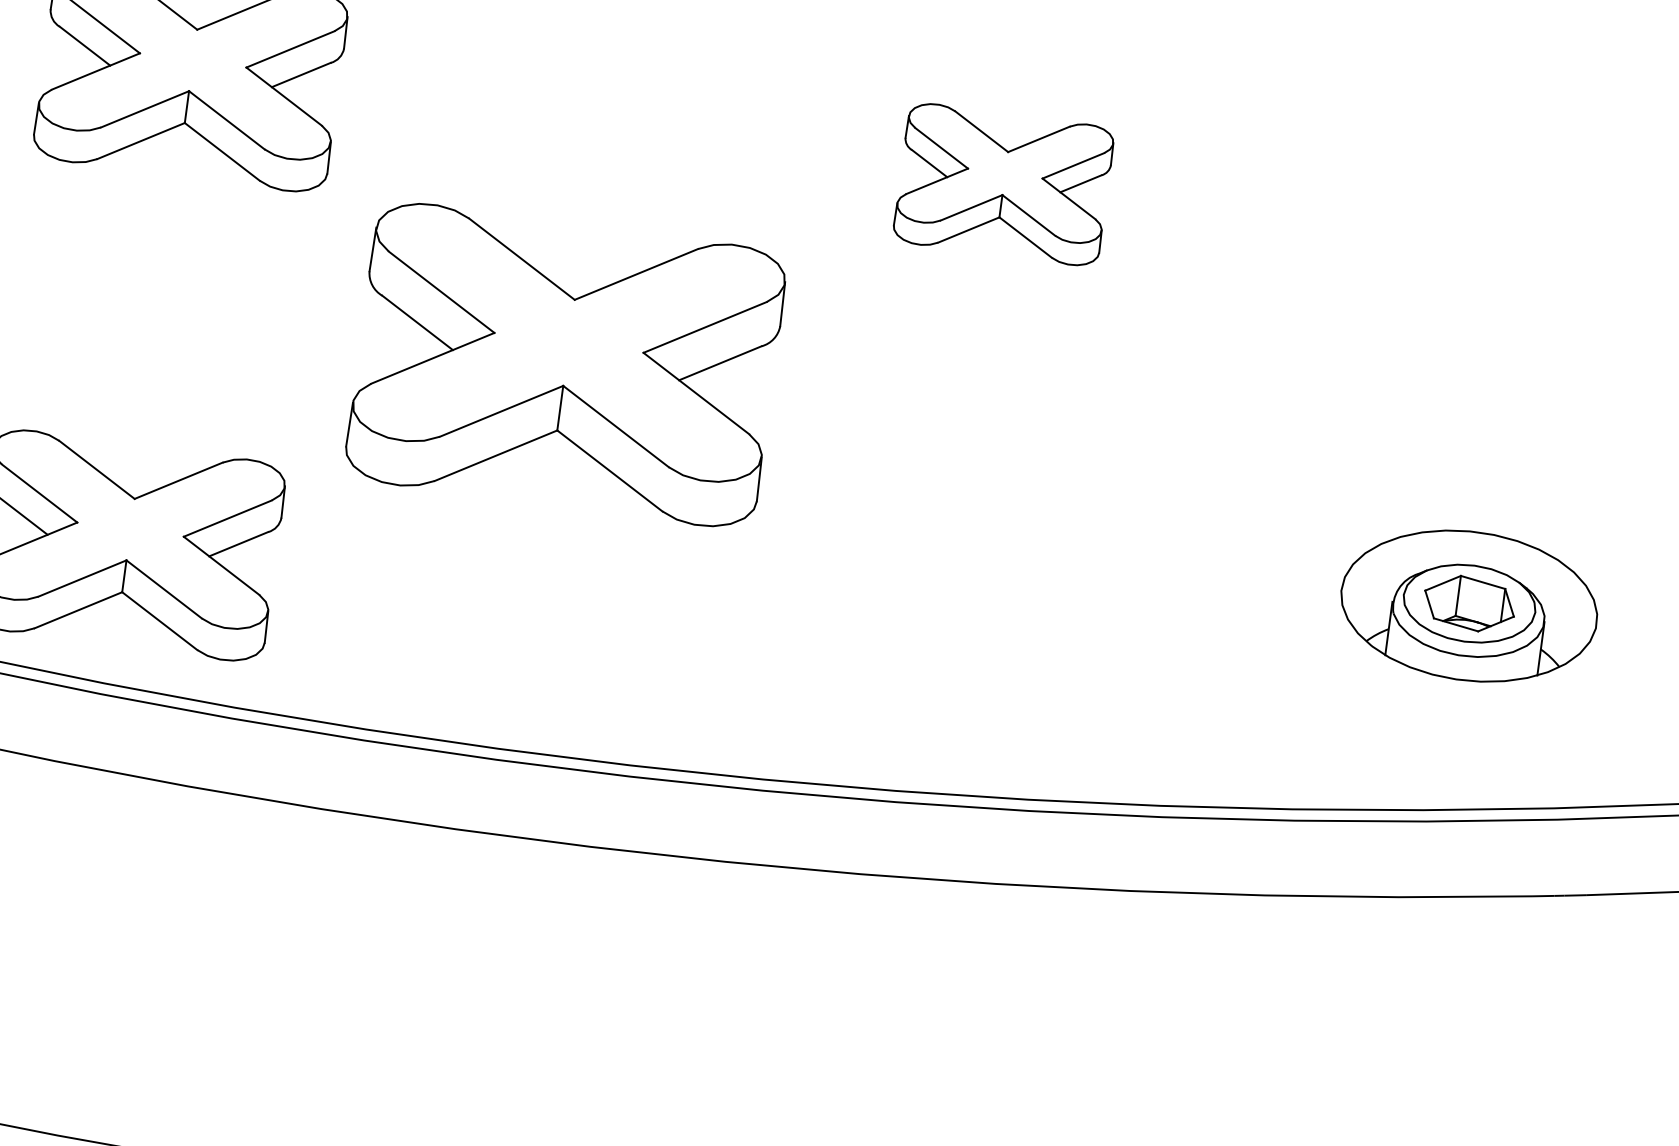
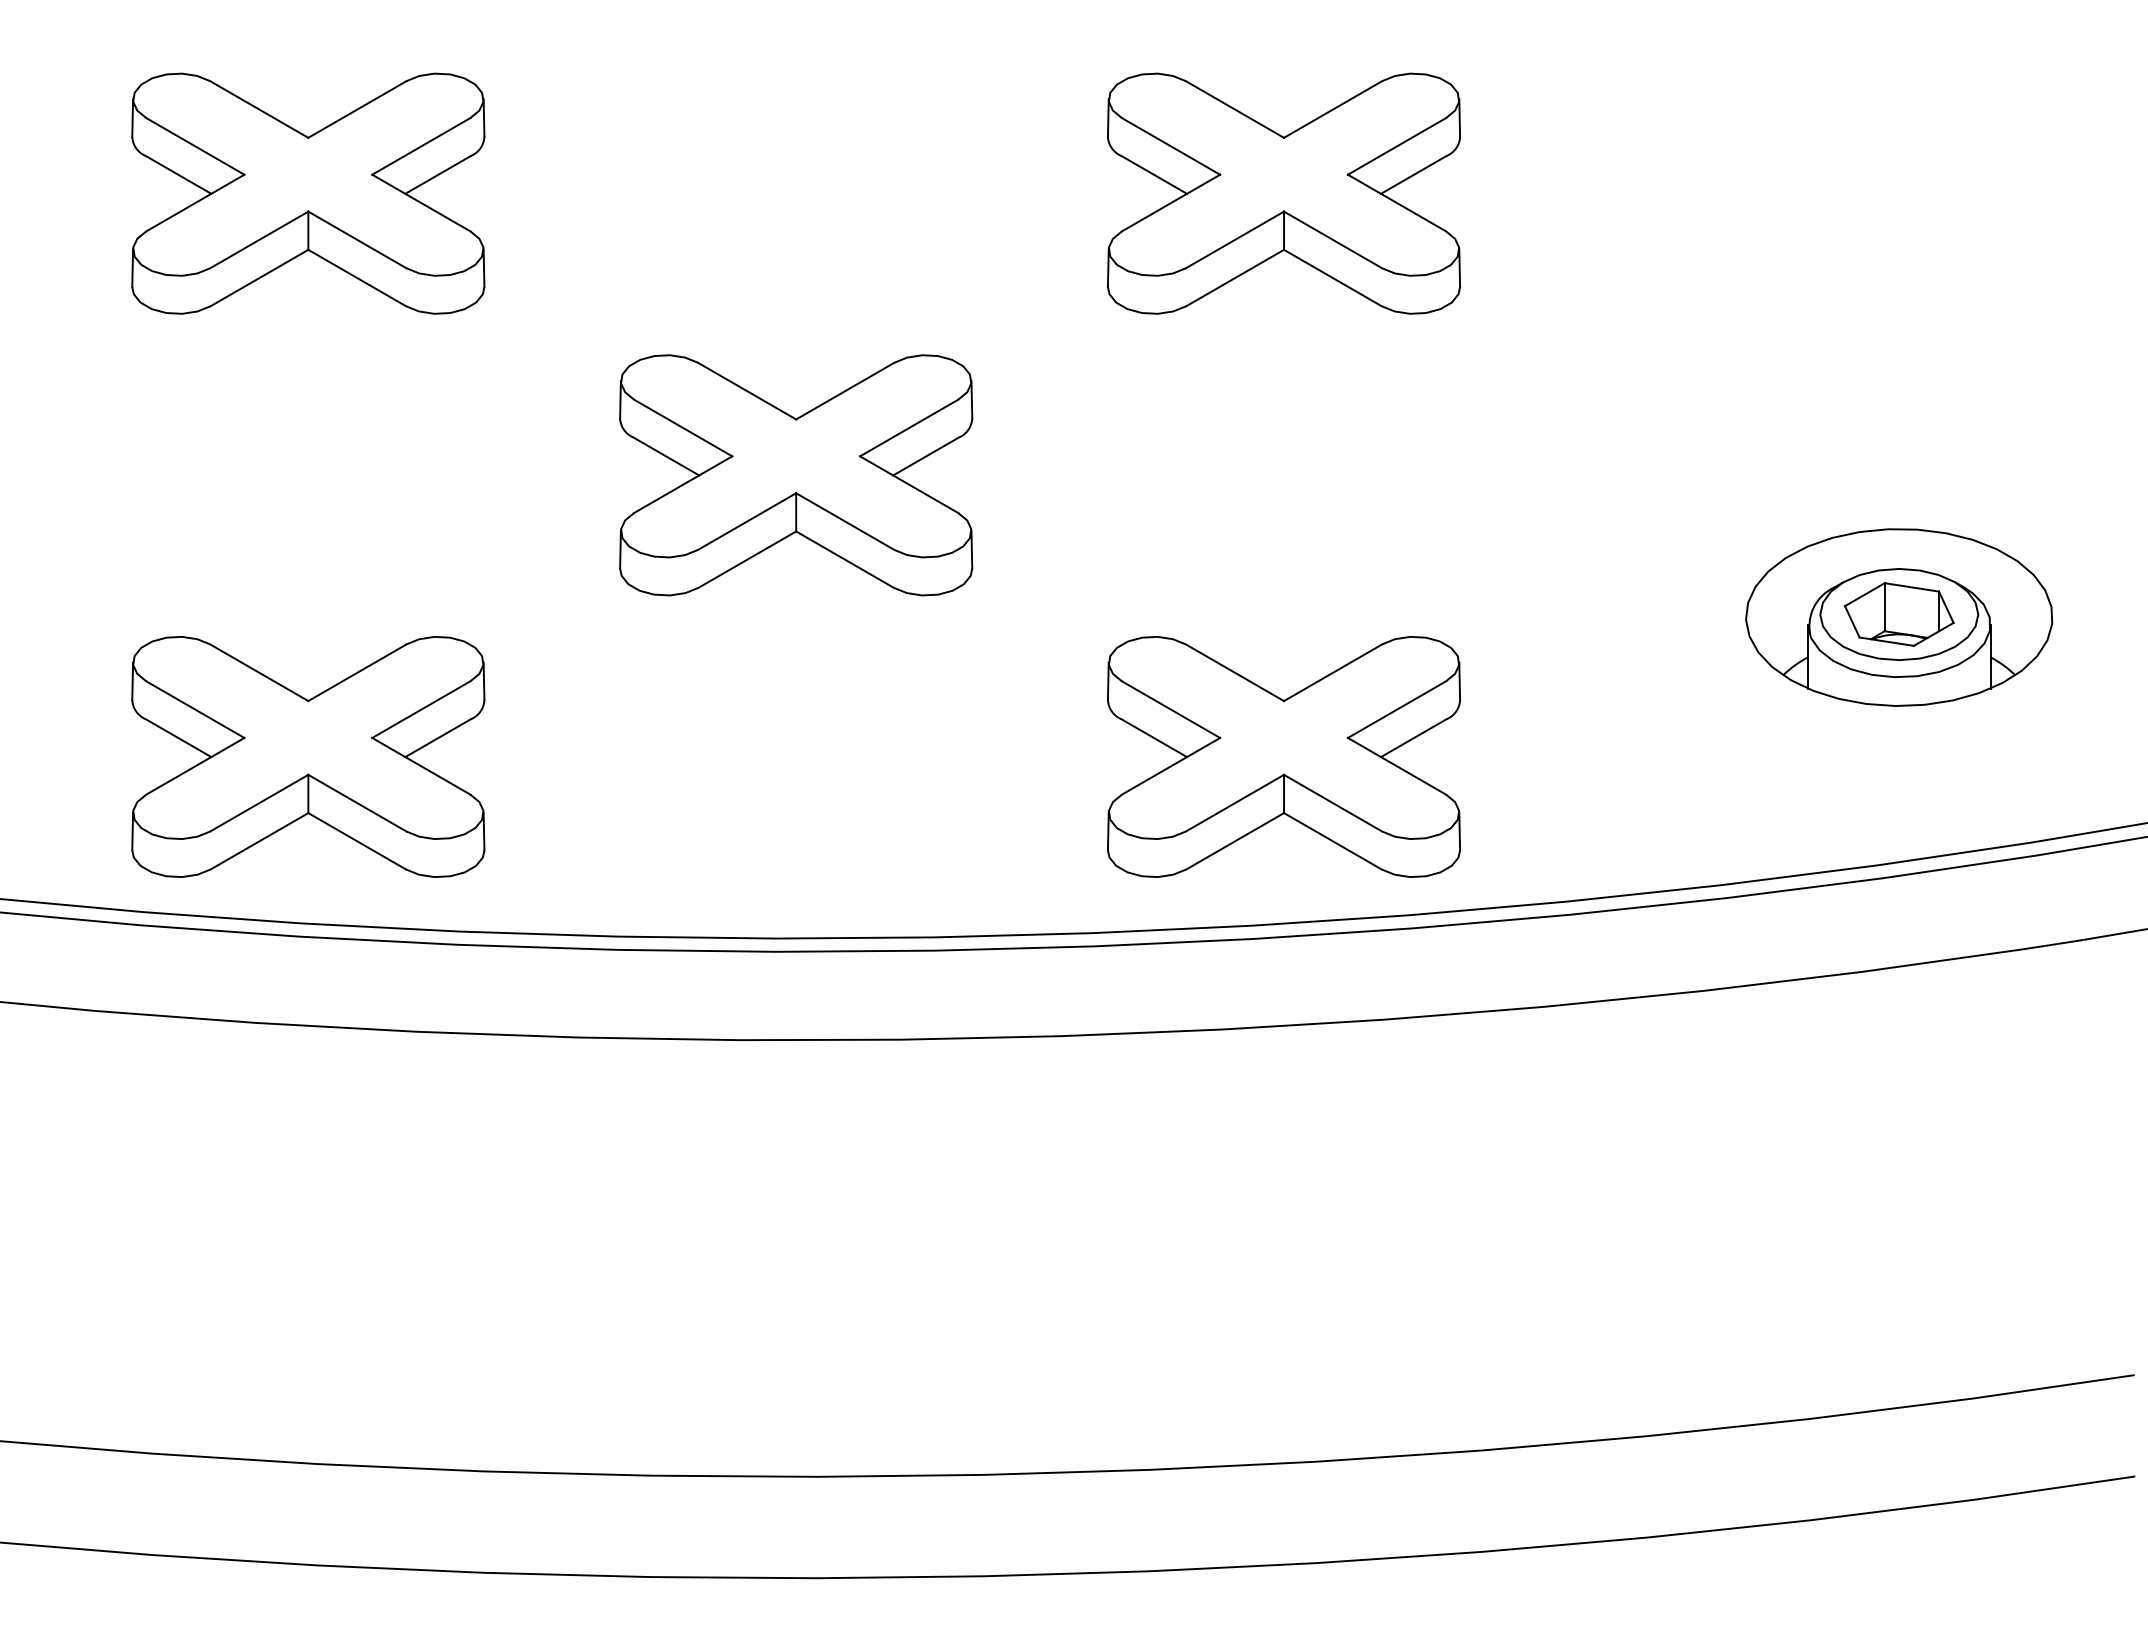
part: (1003, 184) -> (1283, 193), size x1.43
part: (566, 365) -> (796, 475), size x0.71
part: (940, 653) -> (1283, 756), added

